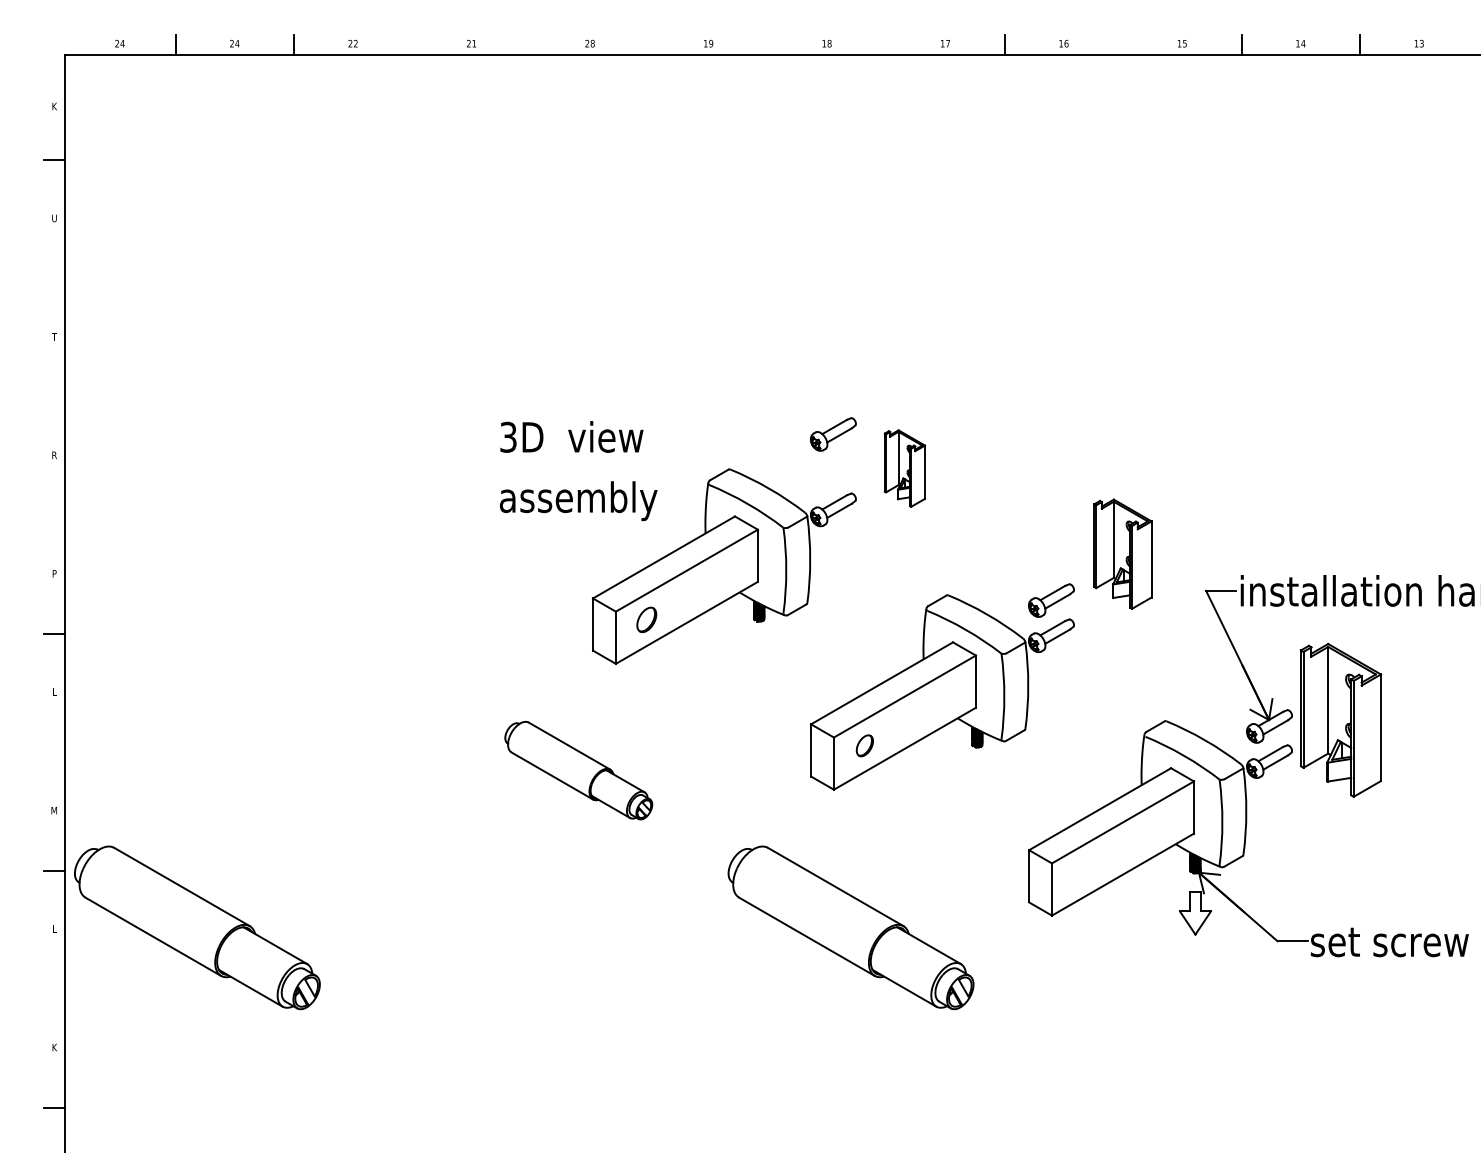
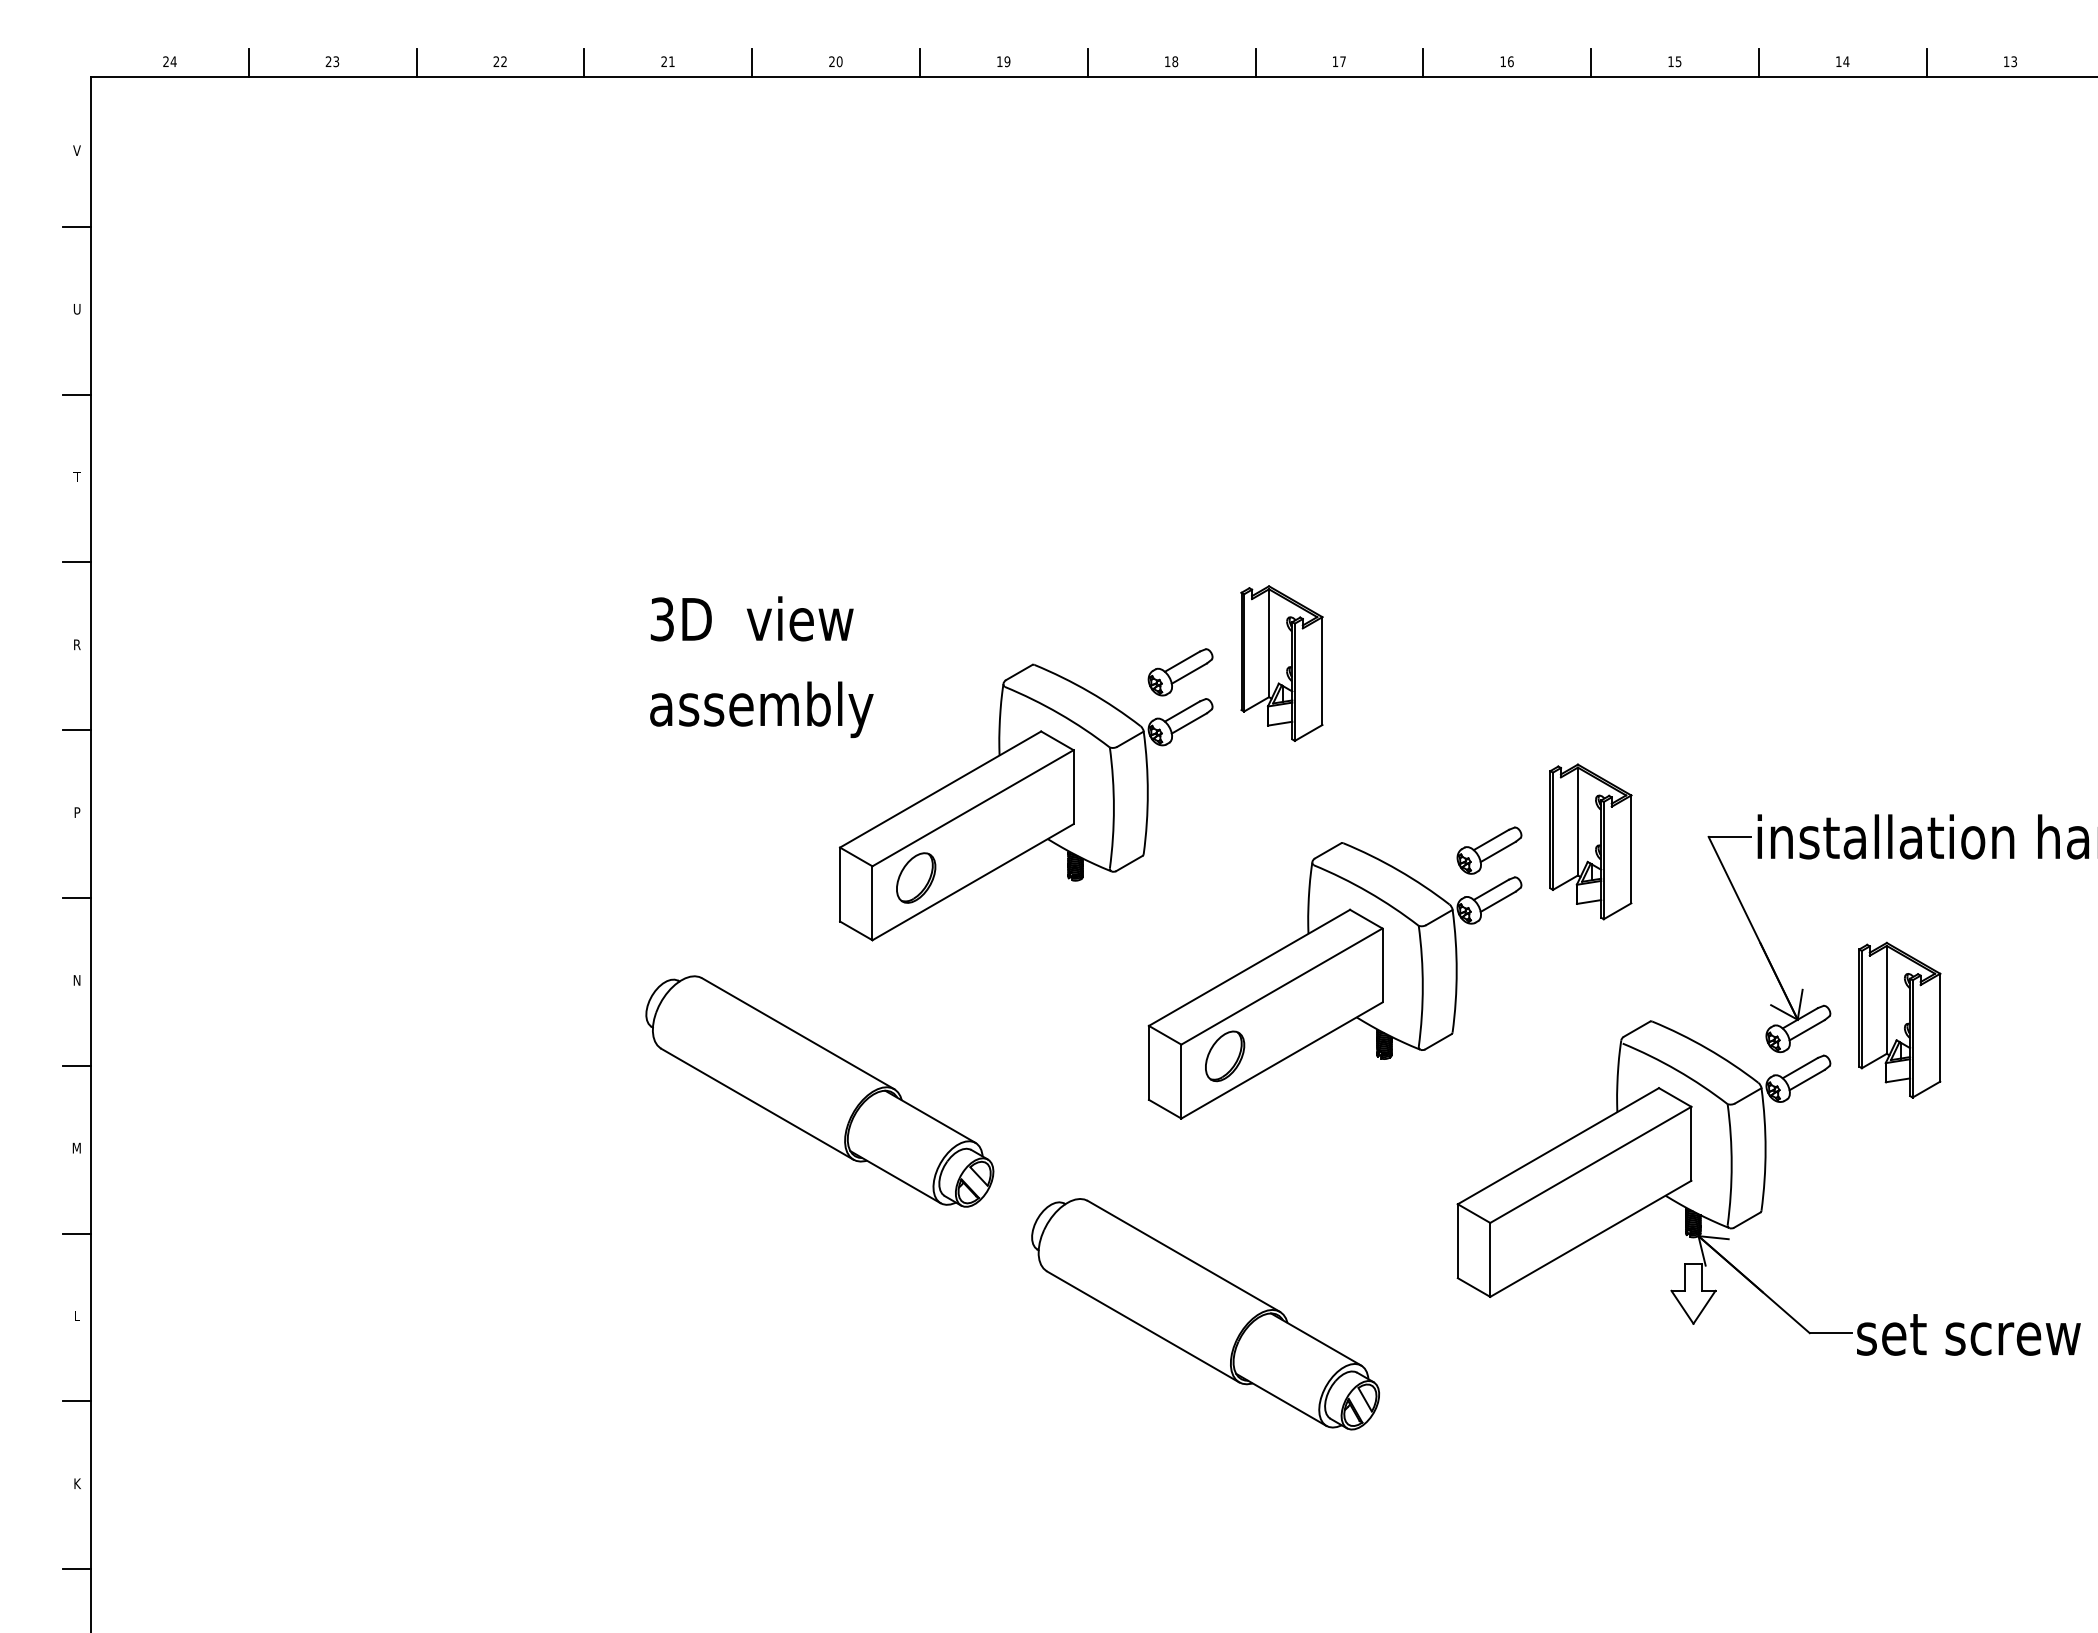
text: (237, 43) -> (336, 61), 24 -> 23
text: (592, 43) -> (839, 61), 28 -> 20
line: (412, 44) -> (584, 62), added
line: (531, 44) -> (752, 62), added
line: (649, 44) -> (920, 62), added
line: (767, 44) -> (1087, 62), added
line: (886, 44) -> (1255, 62), added
line: (1123, 44) -> (1591, 62), added
text: (54, 106) -> (76, 150), K -> V
line: (54, 278) -> (76, 394), added
line: (54, 397) -> (76, 562), added
part: (833, 434) -> (1180, 672), moved
part: (904, 468) -> (1281, 663), size x1.43
text: (578, 470) -> (761, 666), moved
line: (54, 515) -> (76, 730), added
part: (1122, 553) -> (1590, 841), moved
part: (646, 619) -> (916, 877), size x1.43
text: (54, 692) -> (76, 980), L -> N
part: (1340, 719) -> (1899, 1019), size x0.71
part: (865, 745) -> (1225, 1056), size x1.67
line: (54, 752) -> (76, 1065), added
part: (578, 770) -> (819, 1091), size x1.67
part: (197, 928) -> (279, 1314), removed
line: (54, 989) -> (76, 1401), added

